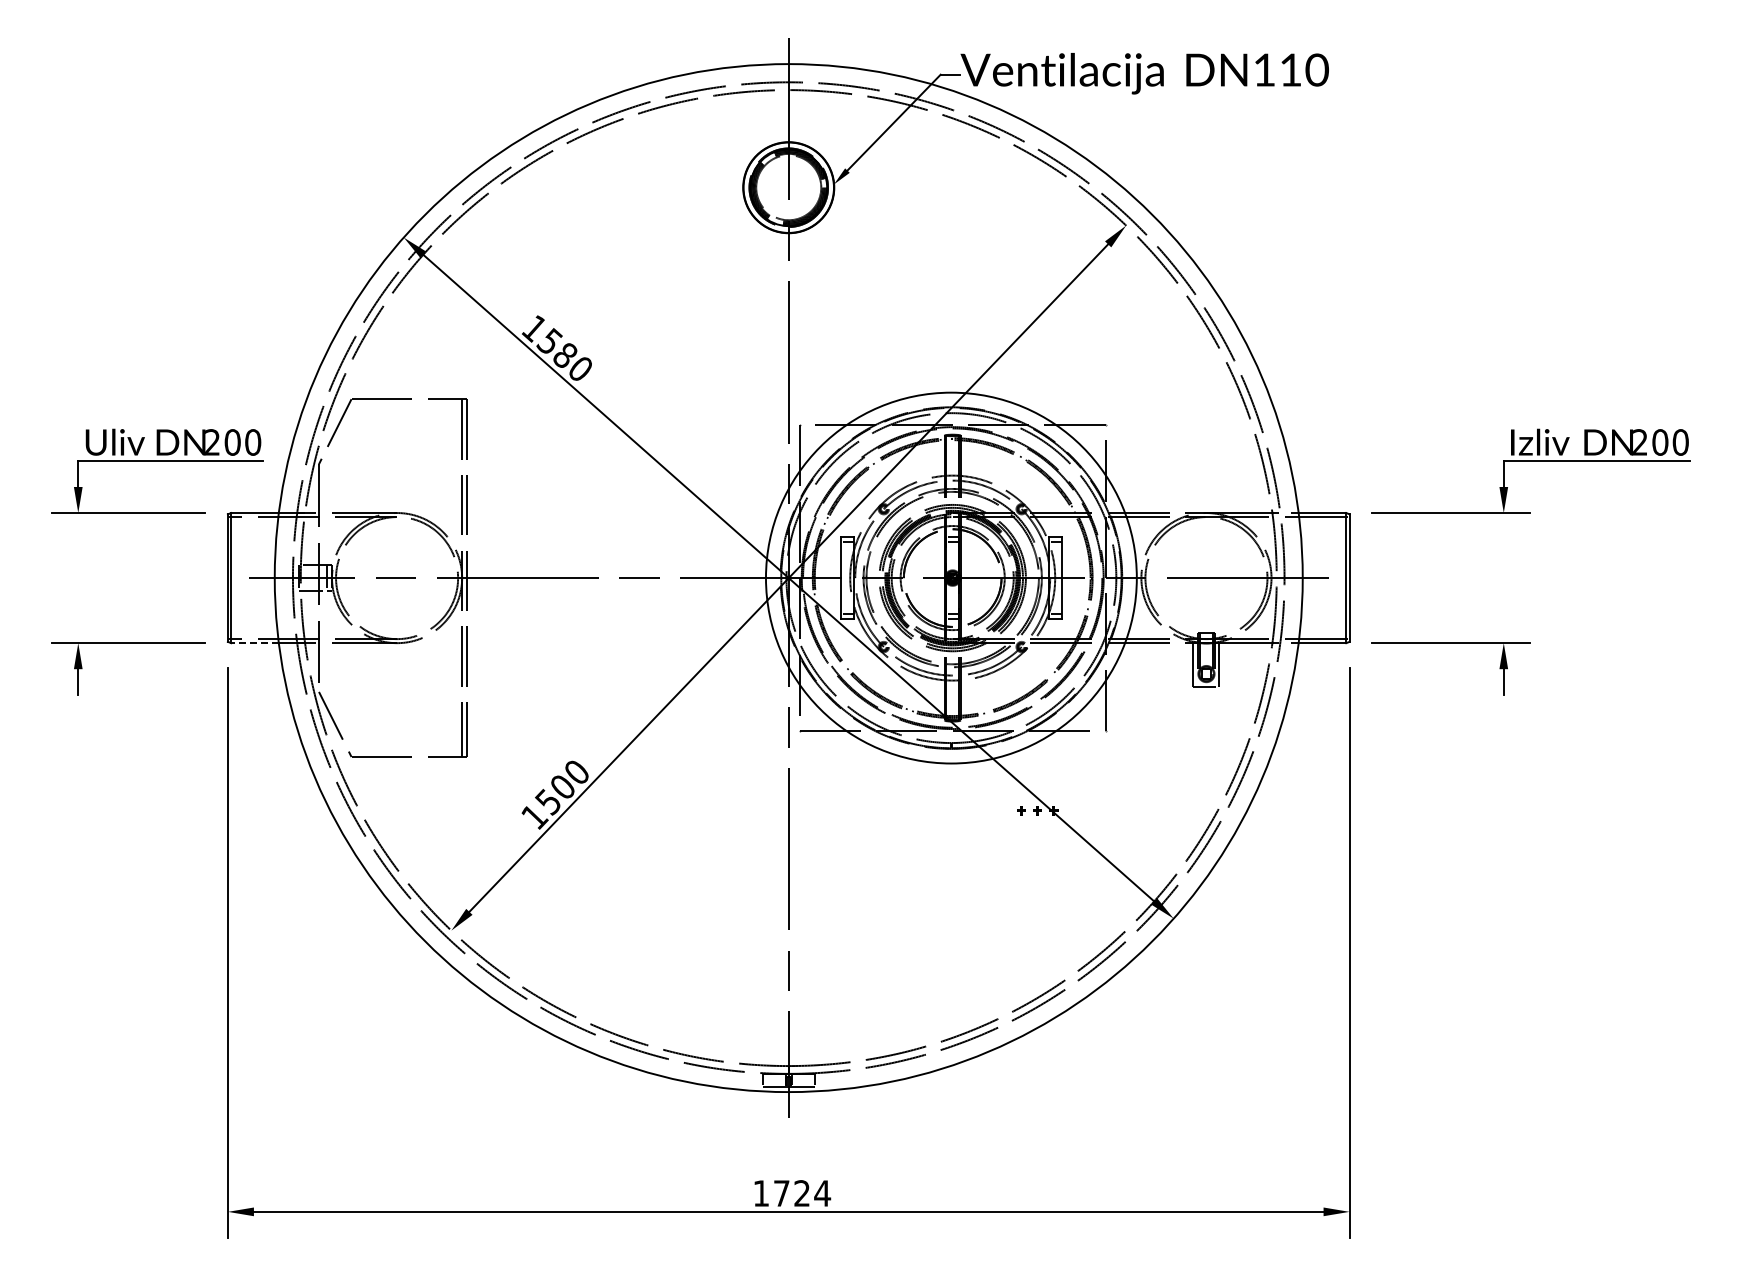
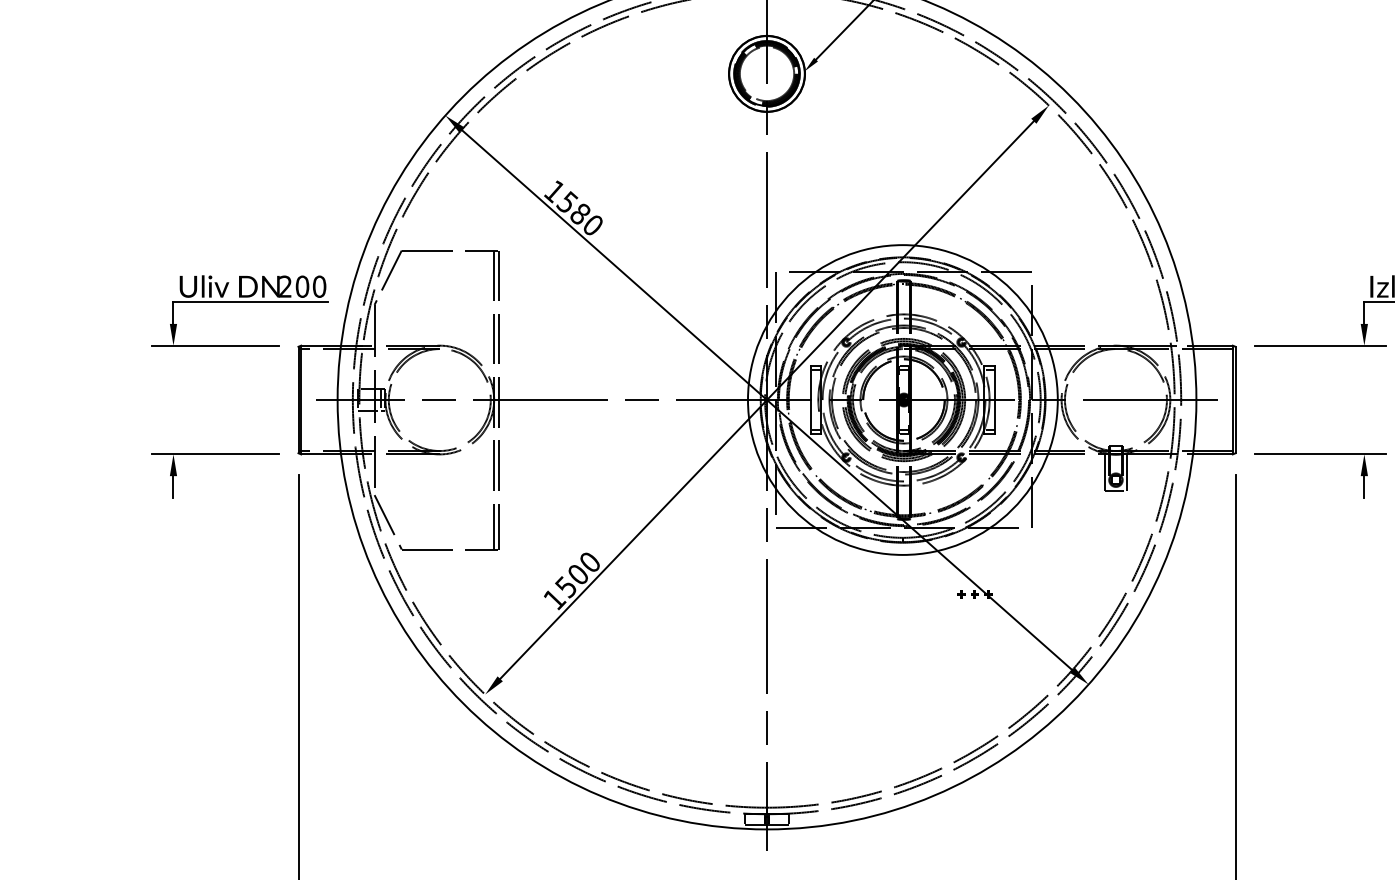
line: (255, 643) -> (321, 454), dashed -> solid

